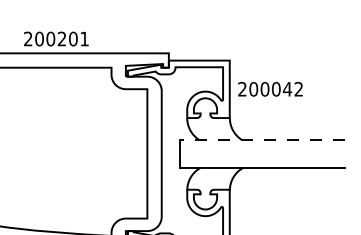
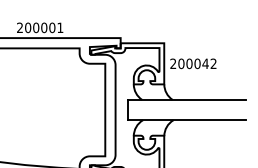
text: (62, 38) -> (44, 27), 200201 -> 200001
line: (260, 139) -> (186, 99), dashed -> solid

